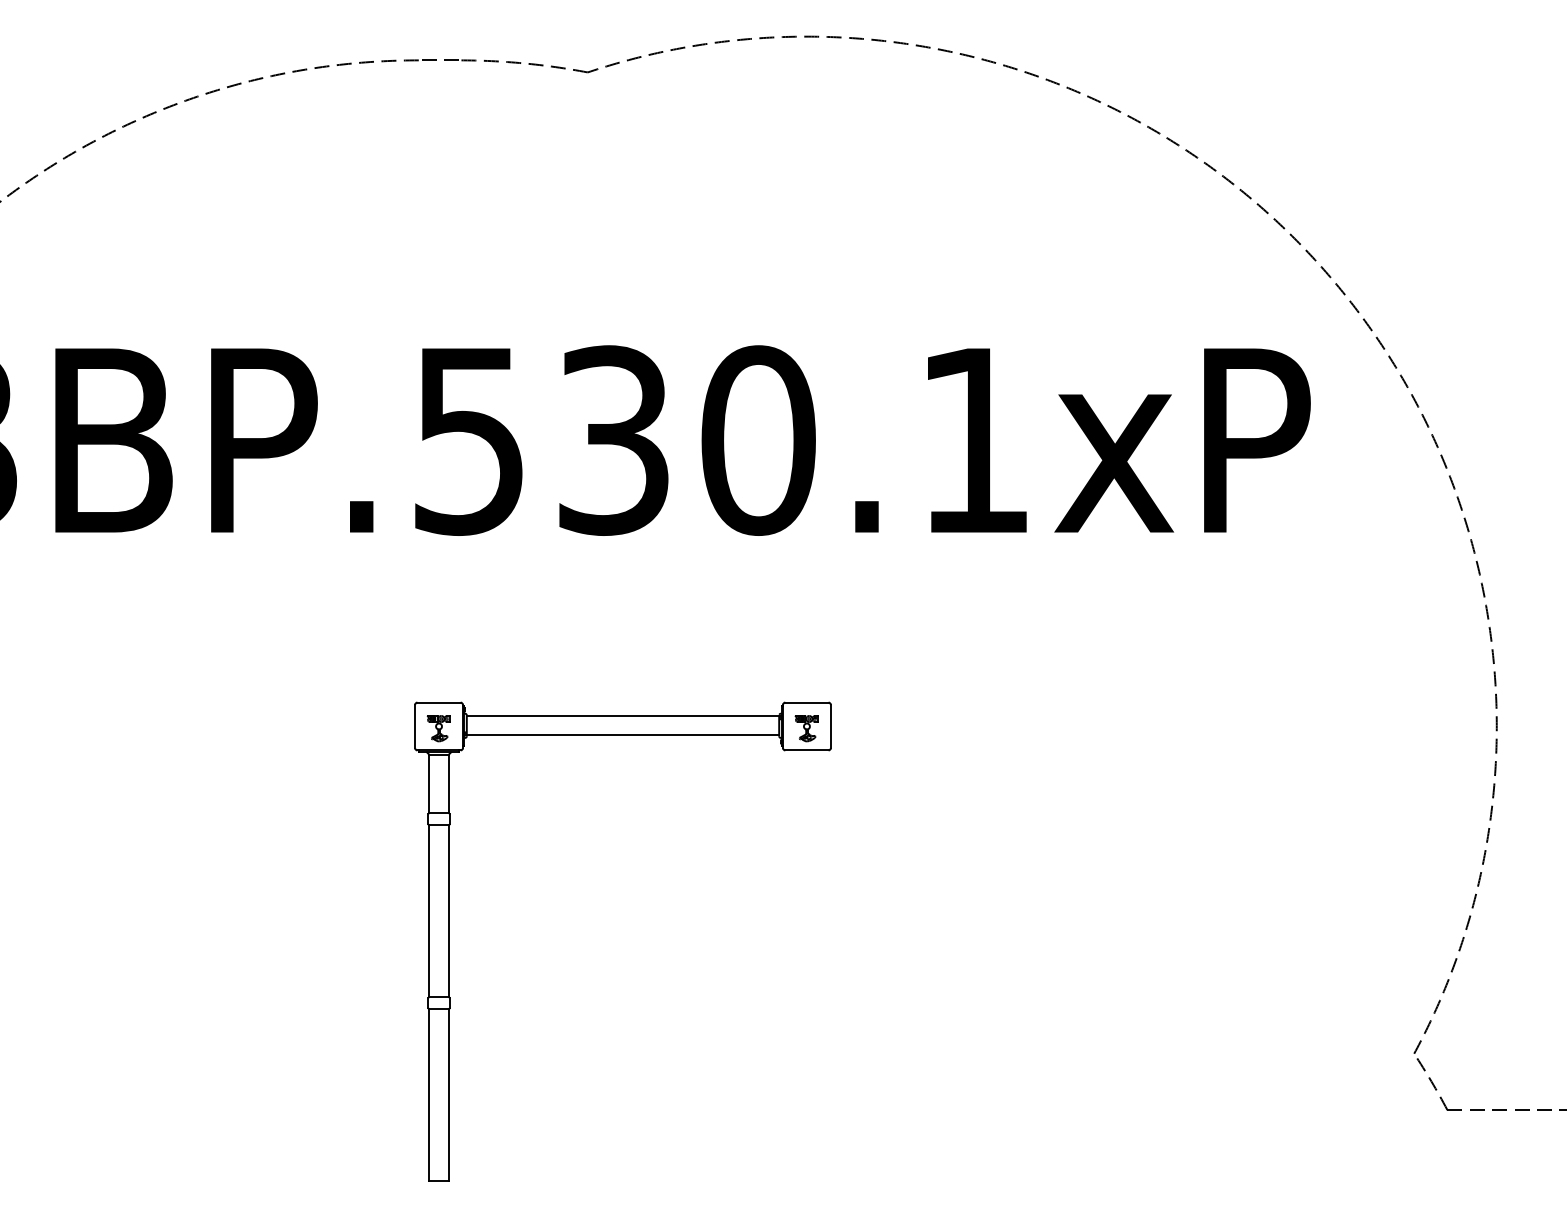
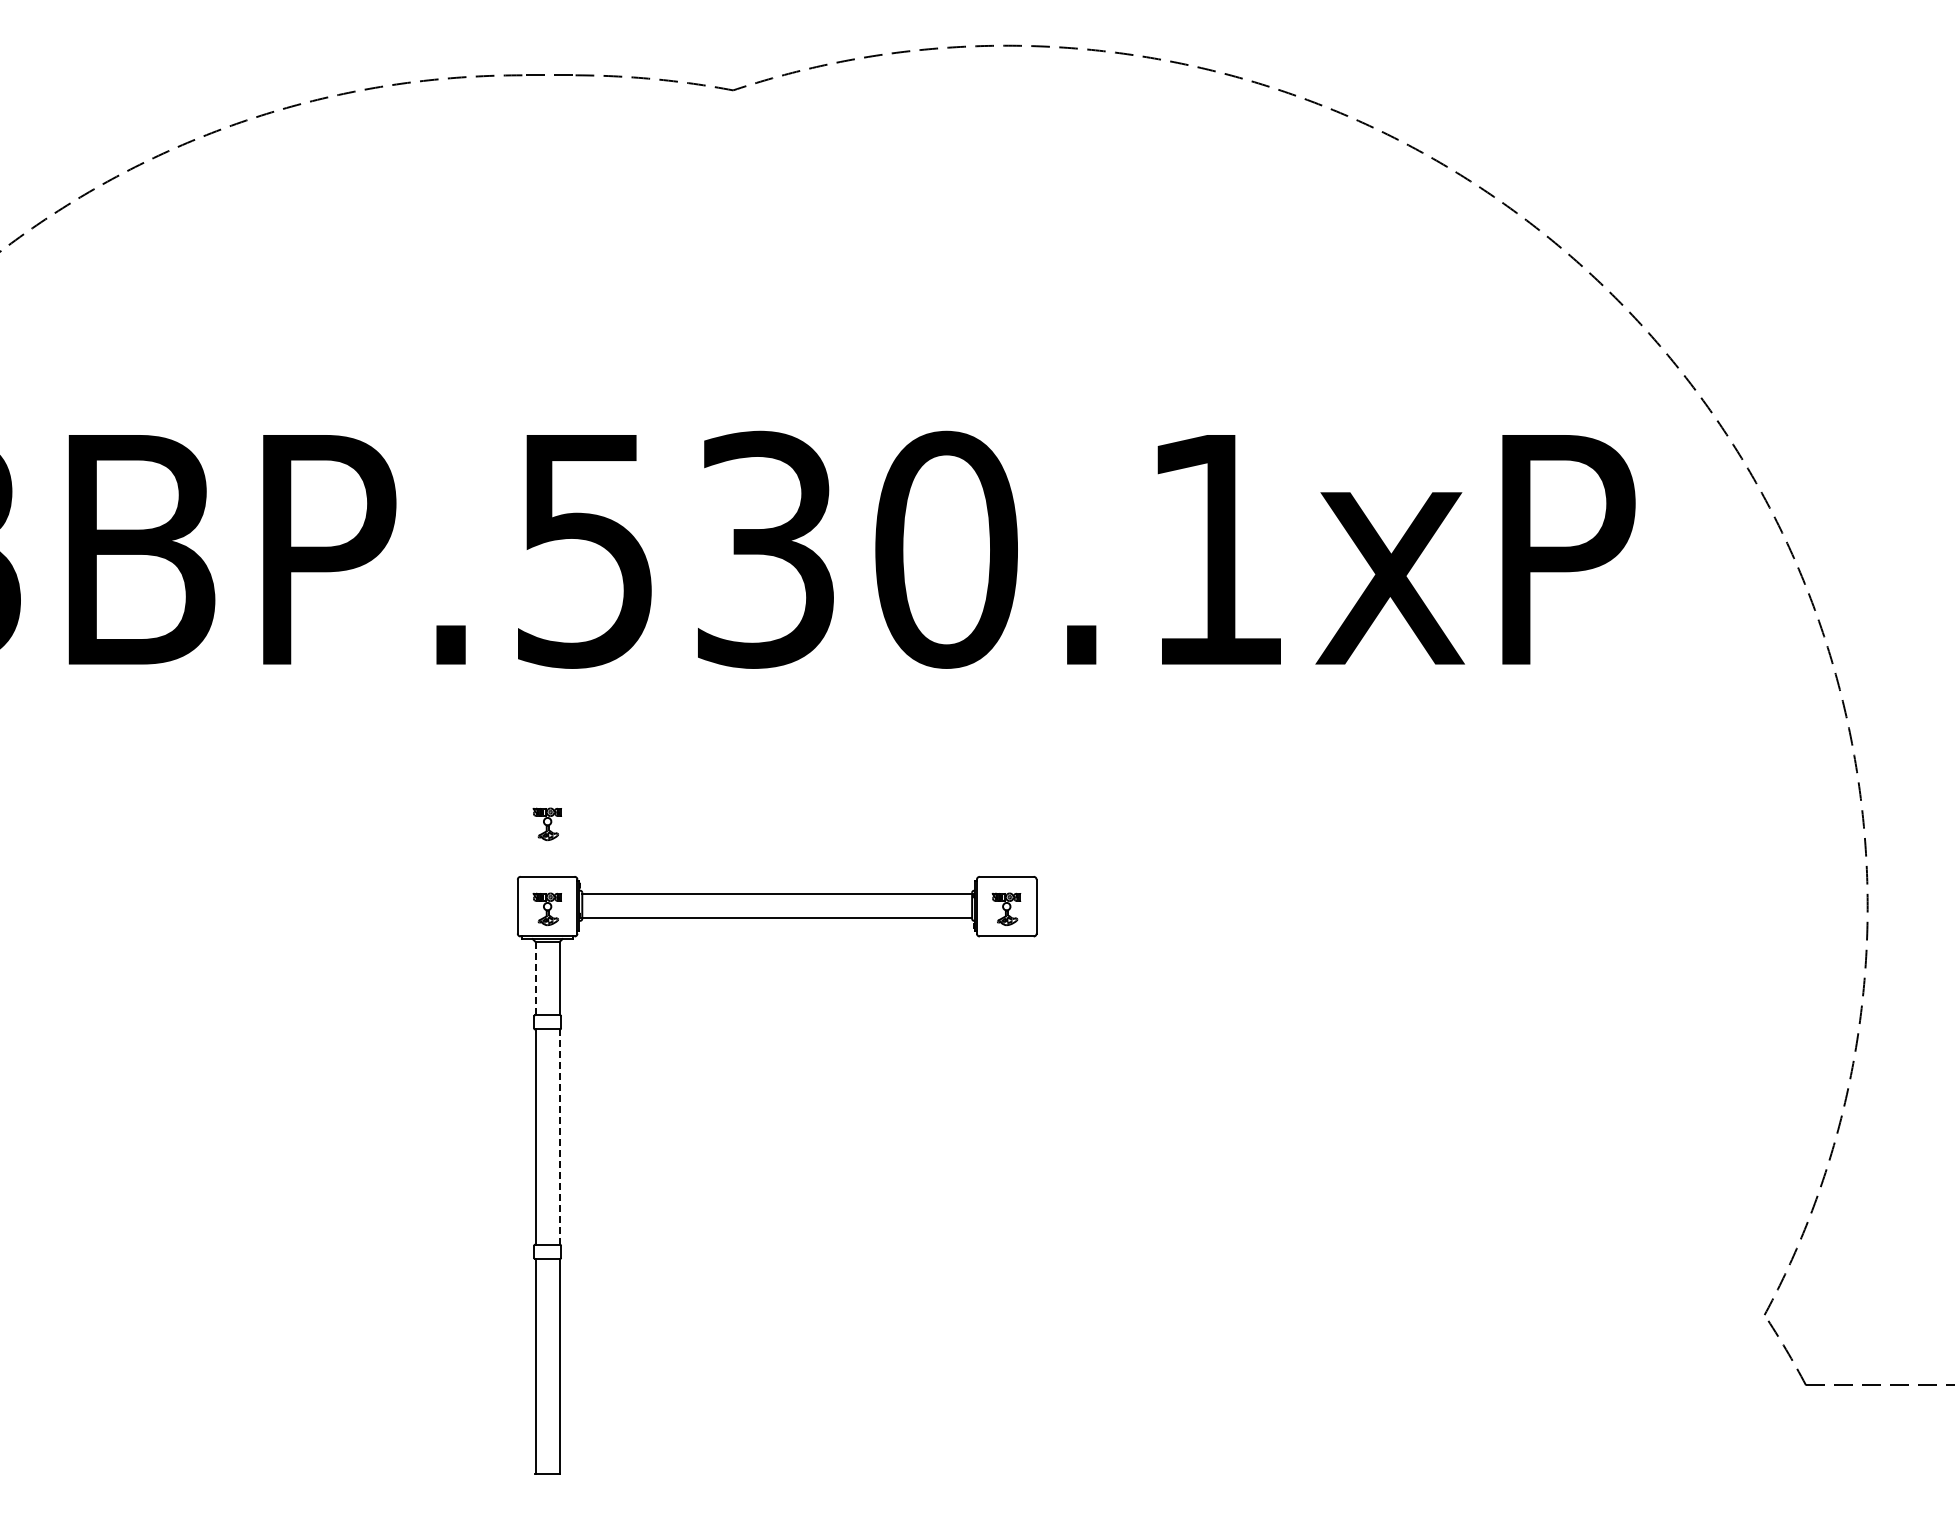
part: (438, 659) -> (546, 823), added
line: (429, 784) -> (535, 978), solid -> dashed
line: (448, 911) -> (559, 1137), solid -> dashed

